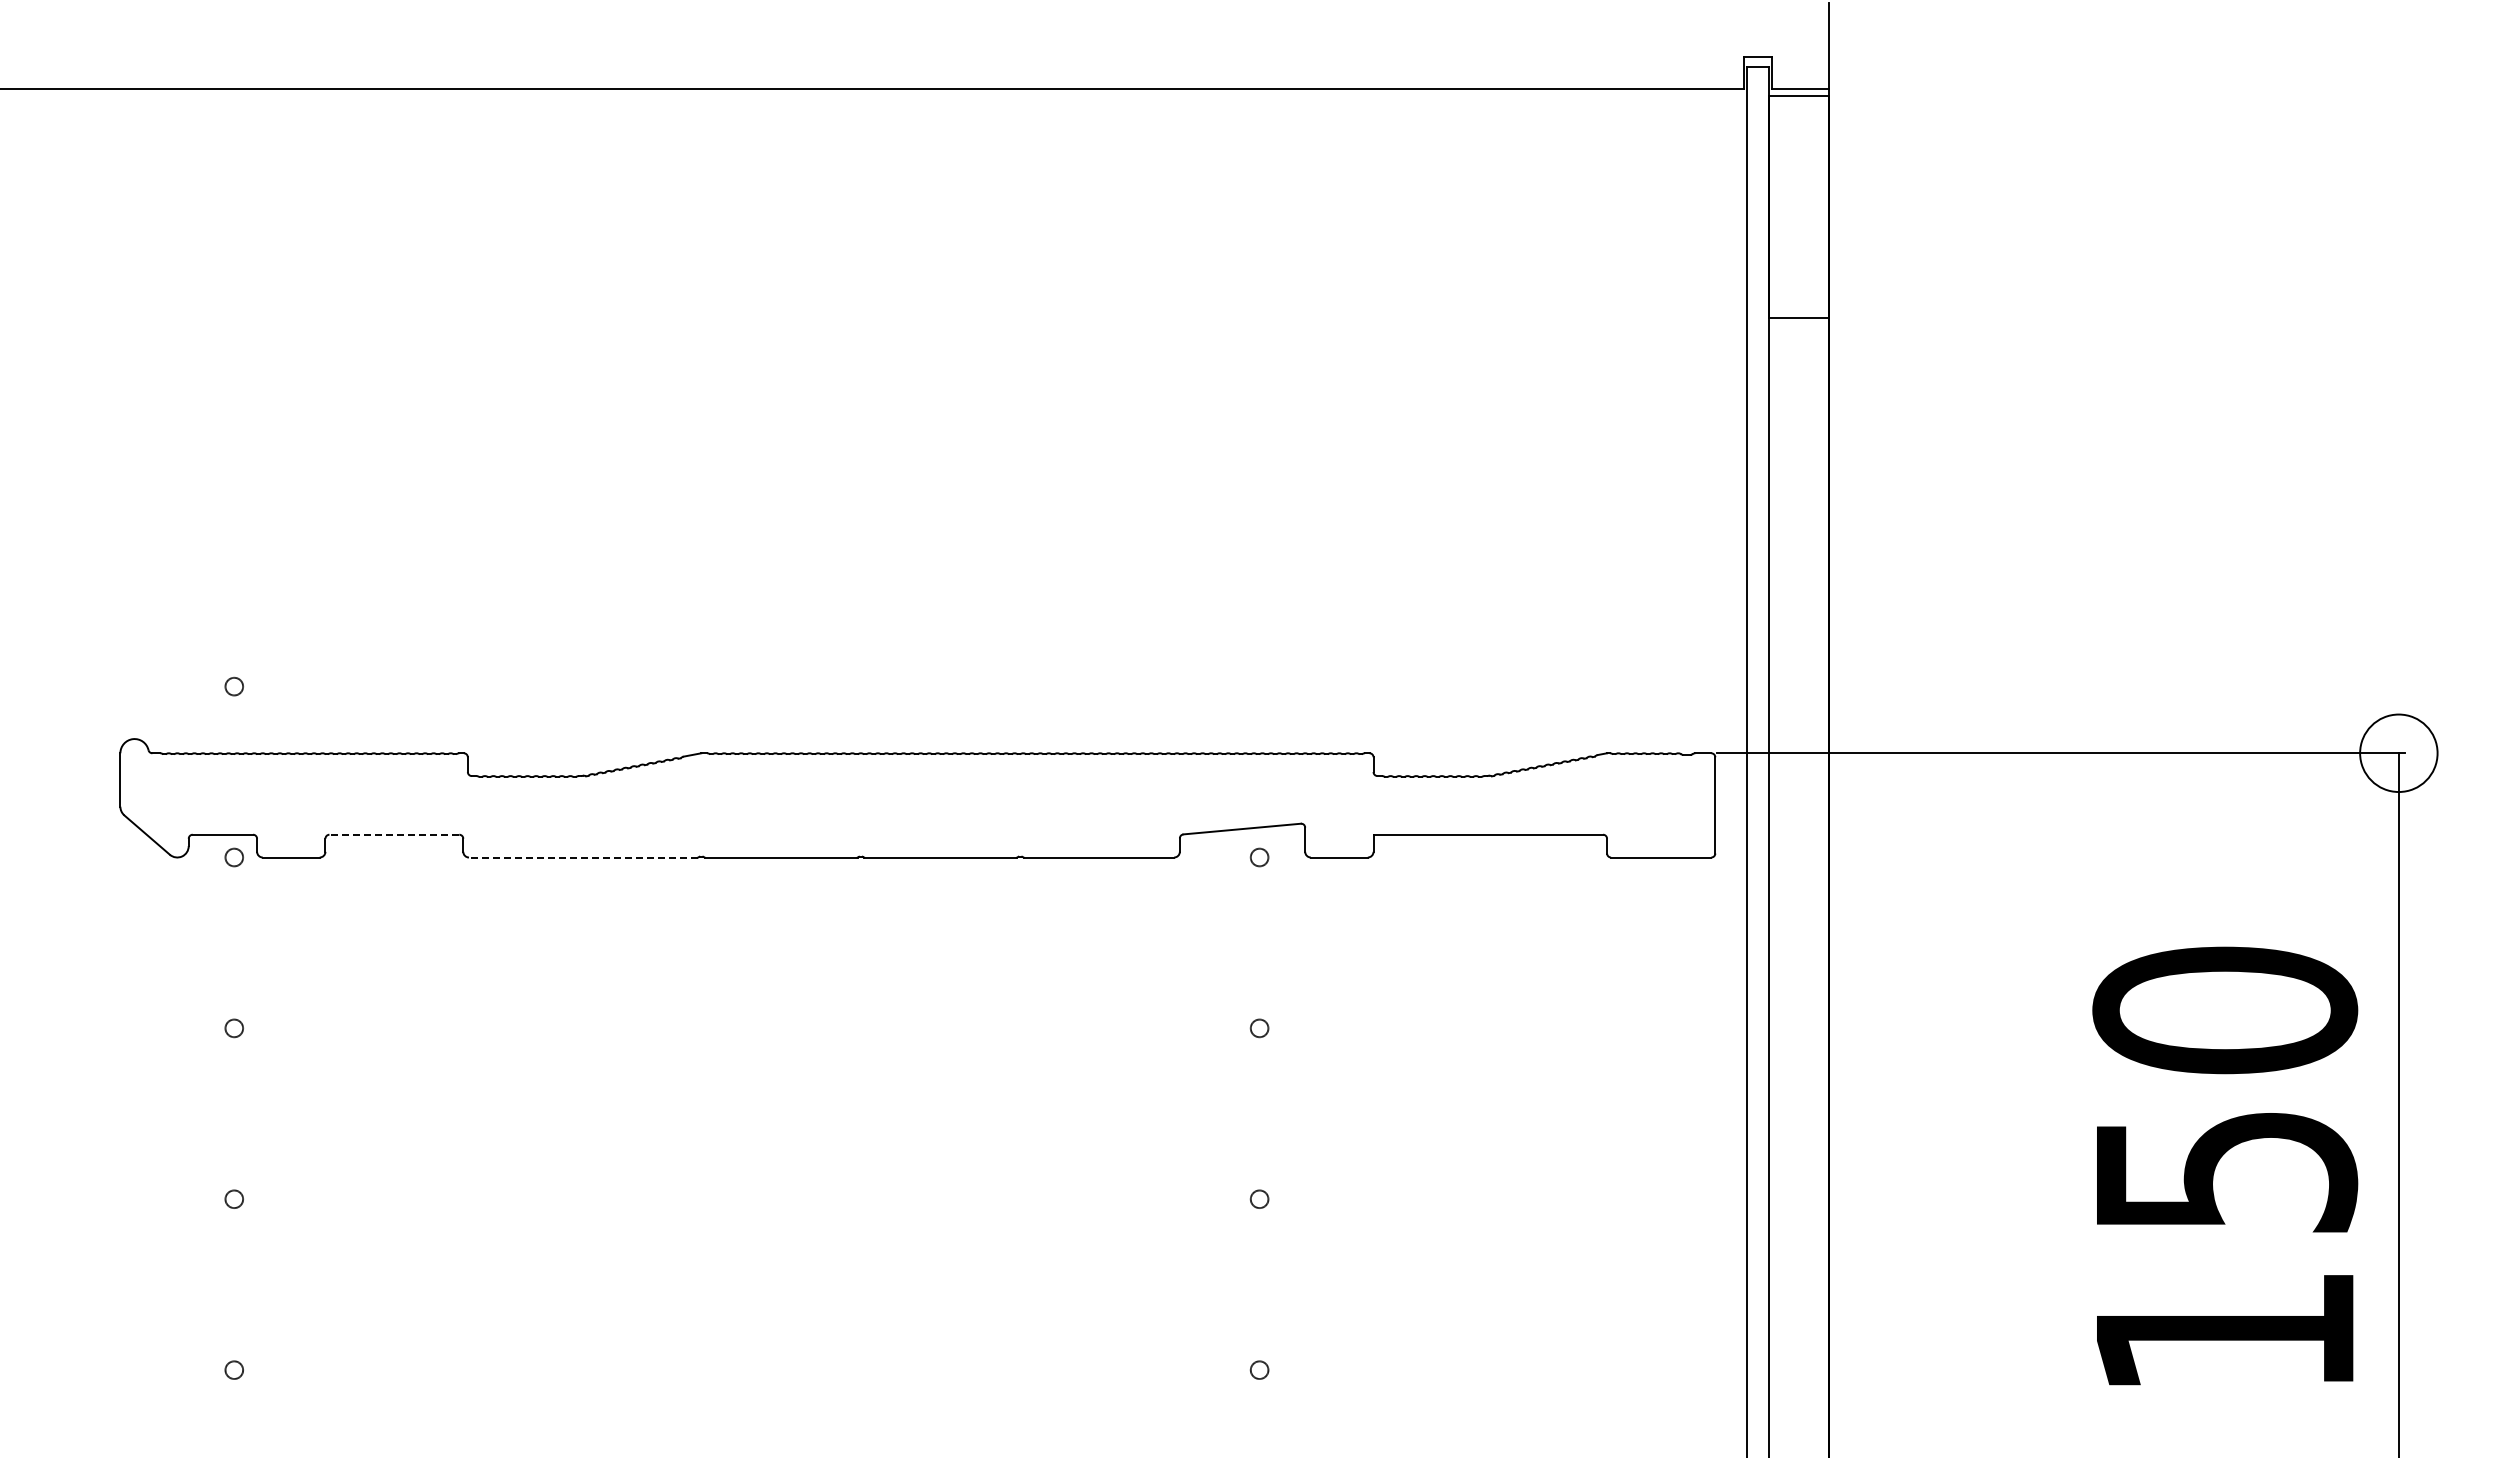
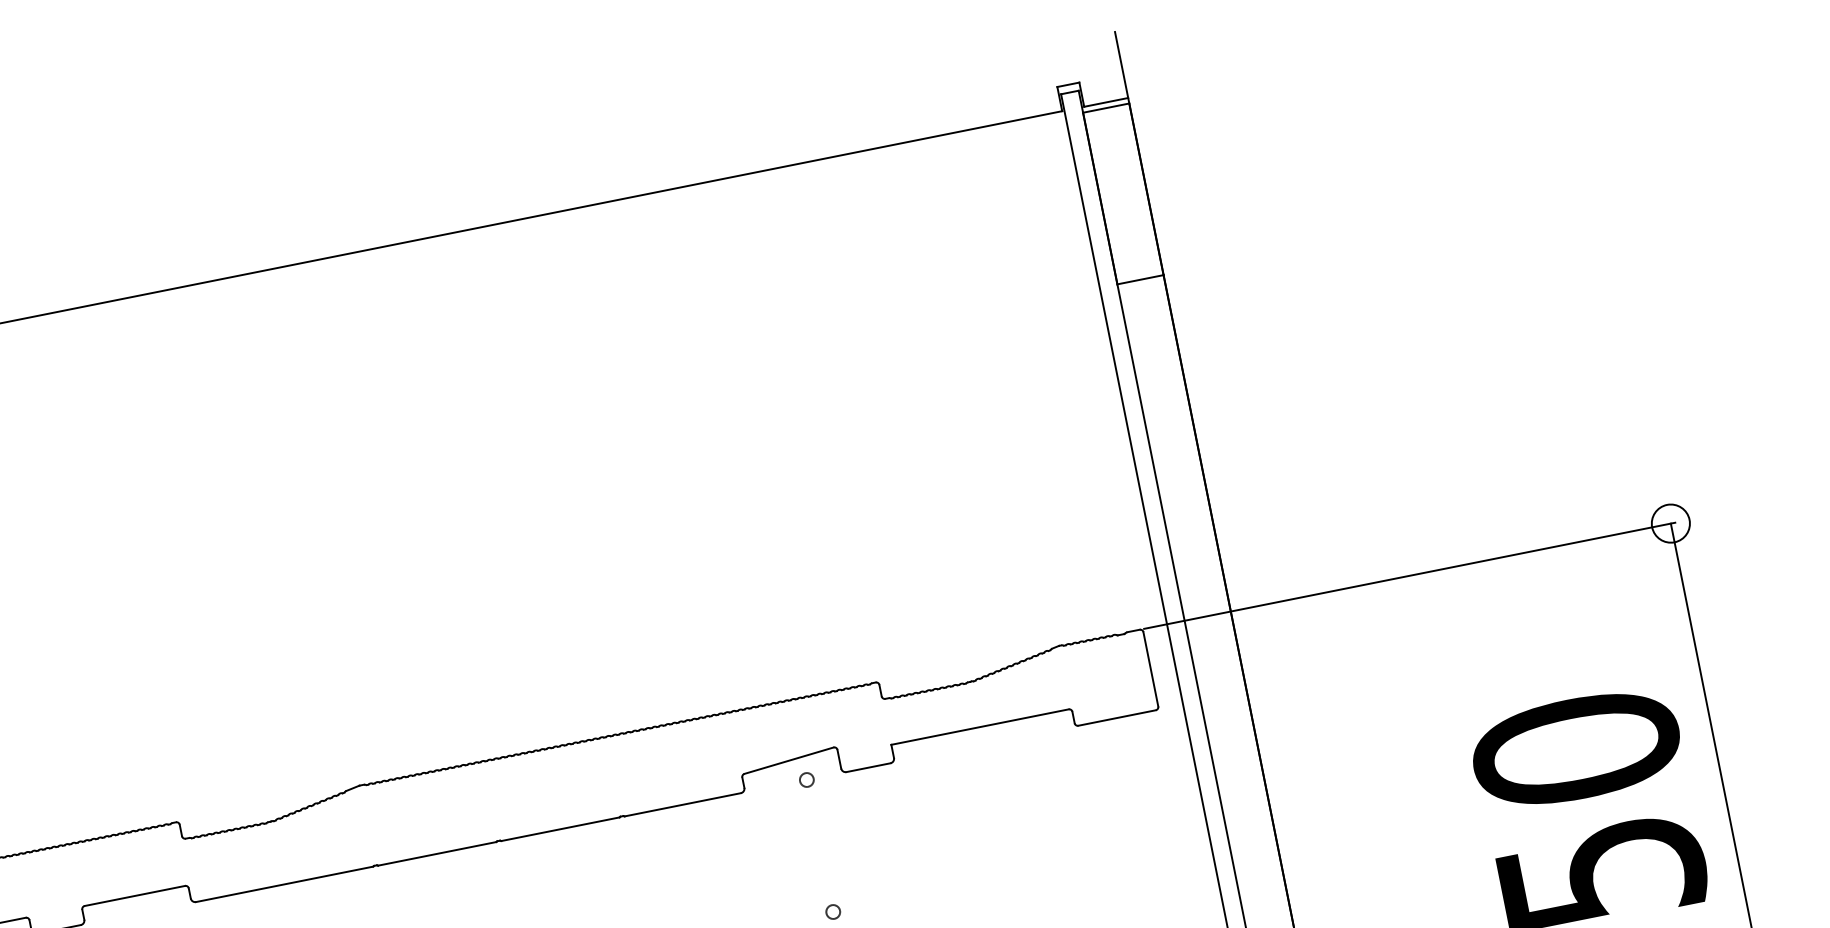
circle: (2398, 753) -> (1670, 523), size x0.62
line: (394, 834) -> (134, 895), dashed -> solid
line: (583, 857) -> (284, 884), dashed -> solid

